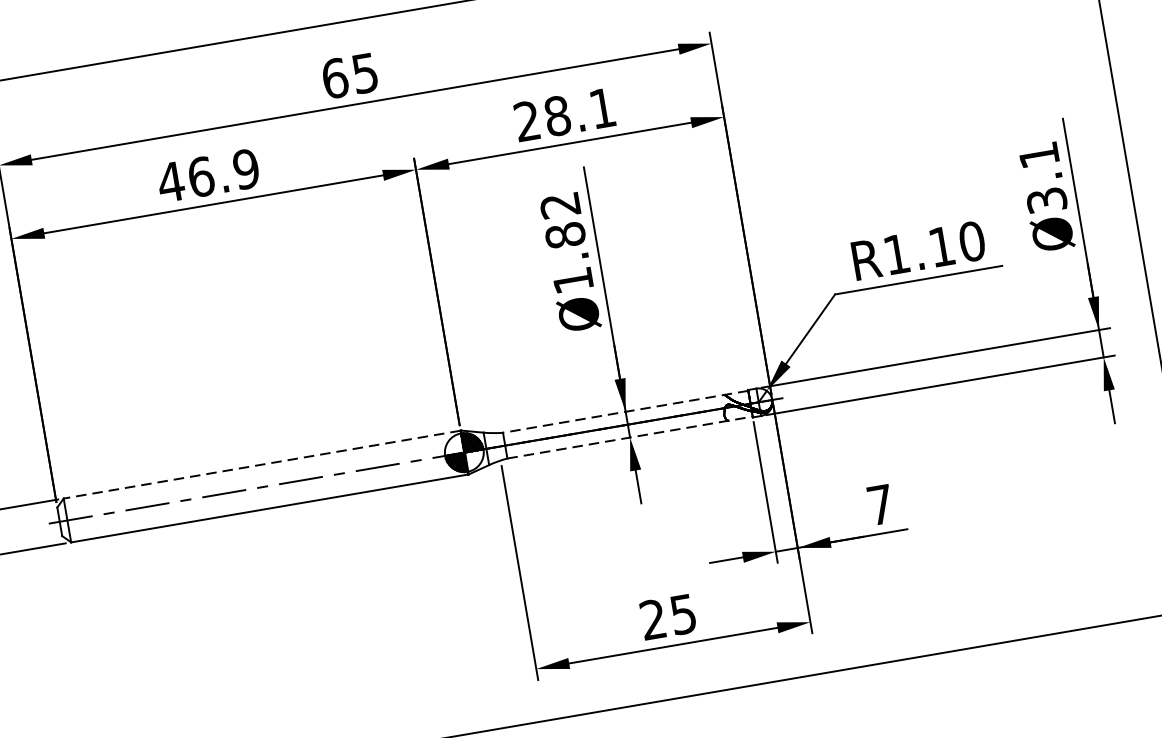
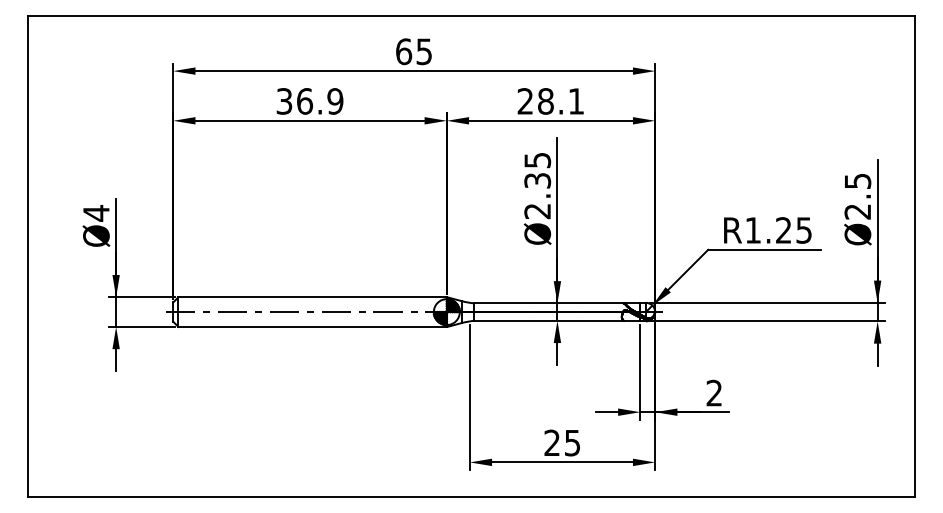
text: (1042, 177) -> (857, 196), Ø3.1 -> Ø2.5
text: (171, 182) -> (284, 101), 46.9 -> 36.9
text: (566, 243) -> (537, 186), Ø1.82 -> Ø2.35
text: (957, 244) -> (794, 230), R1.10 -> R1.25
line: (625, 411) -> (557, 303), dashed -> solid
line: (630, 437) -> (557, 320), dashed -> solid
line: (262, 465) -> (312, 297), dashed -> solid
text: (878, 504) -> (713, 392), 7 -> 2

